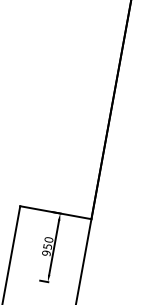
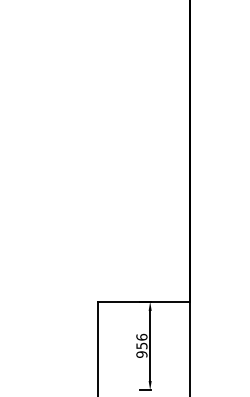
text: (48, 239) -> (141, 336), 950 -> 956

